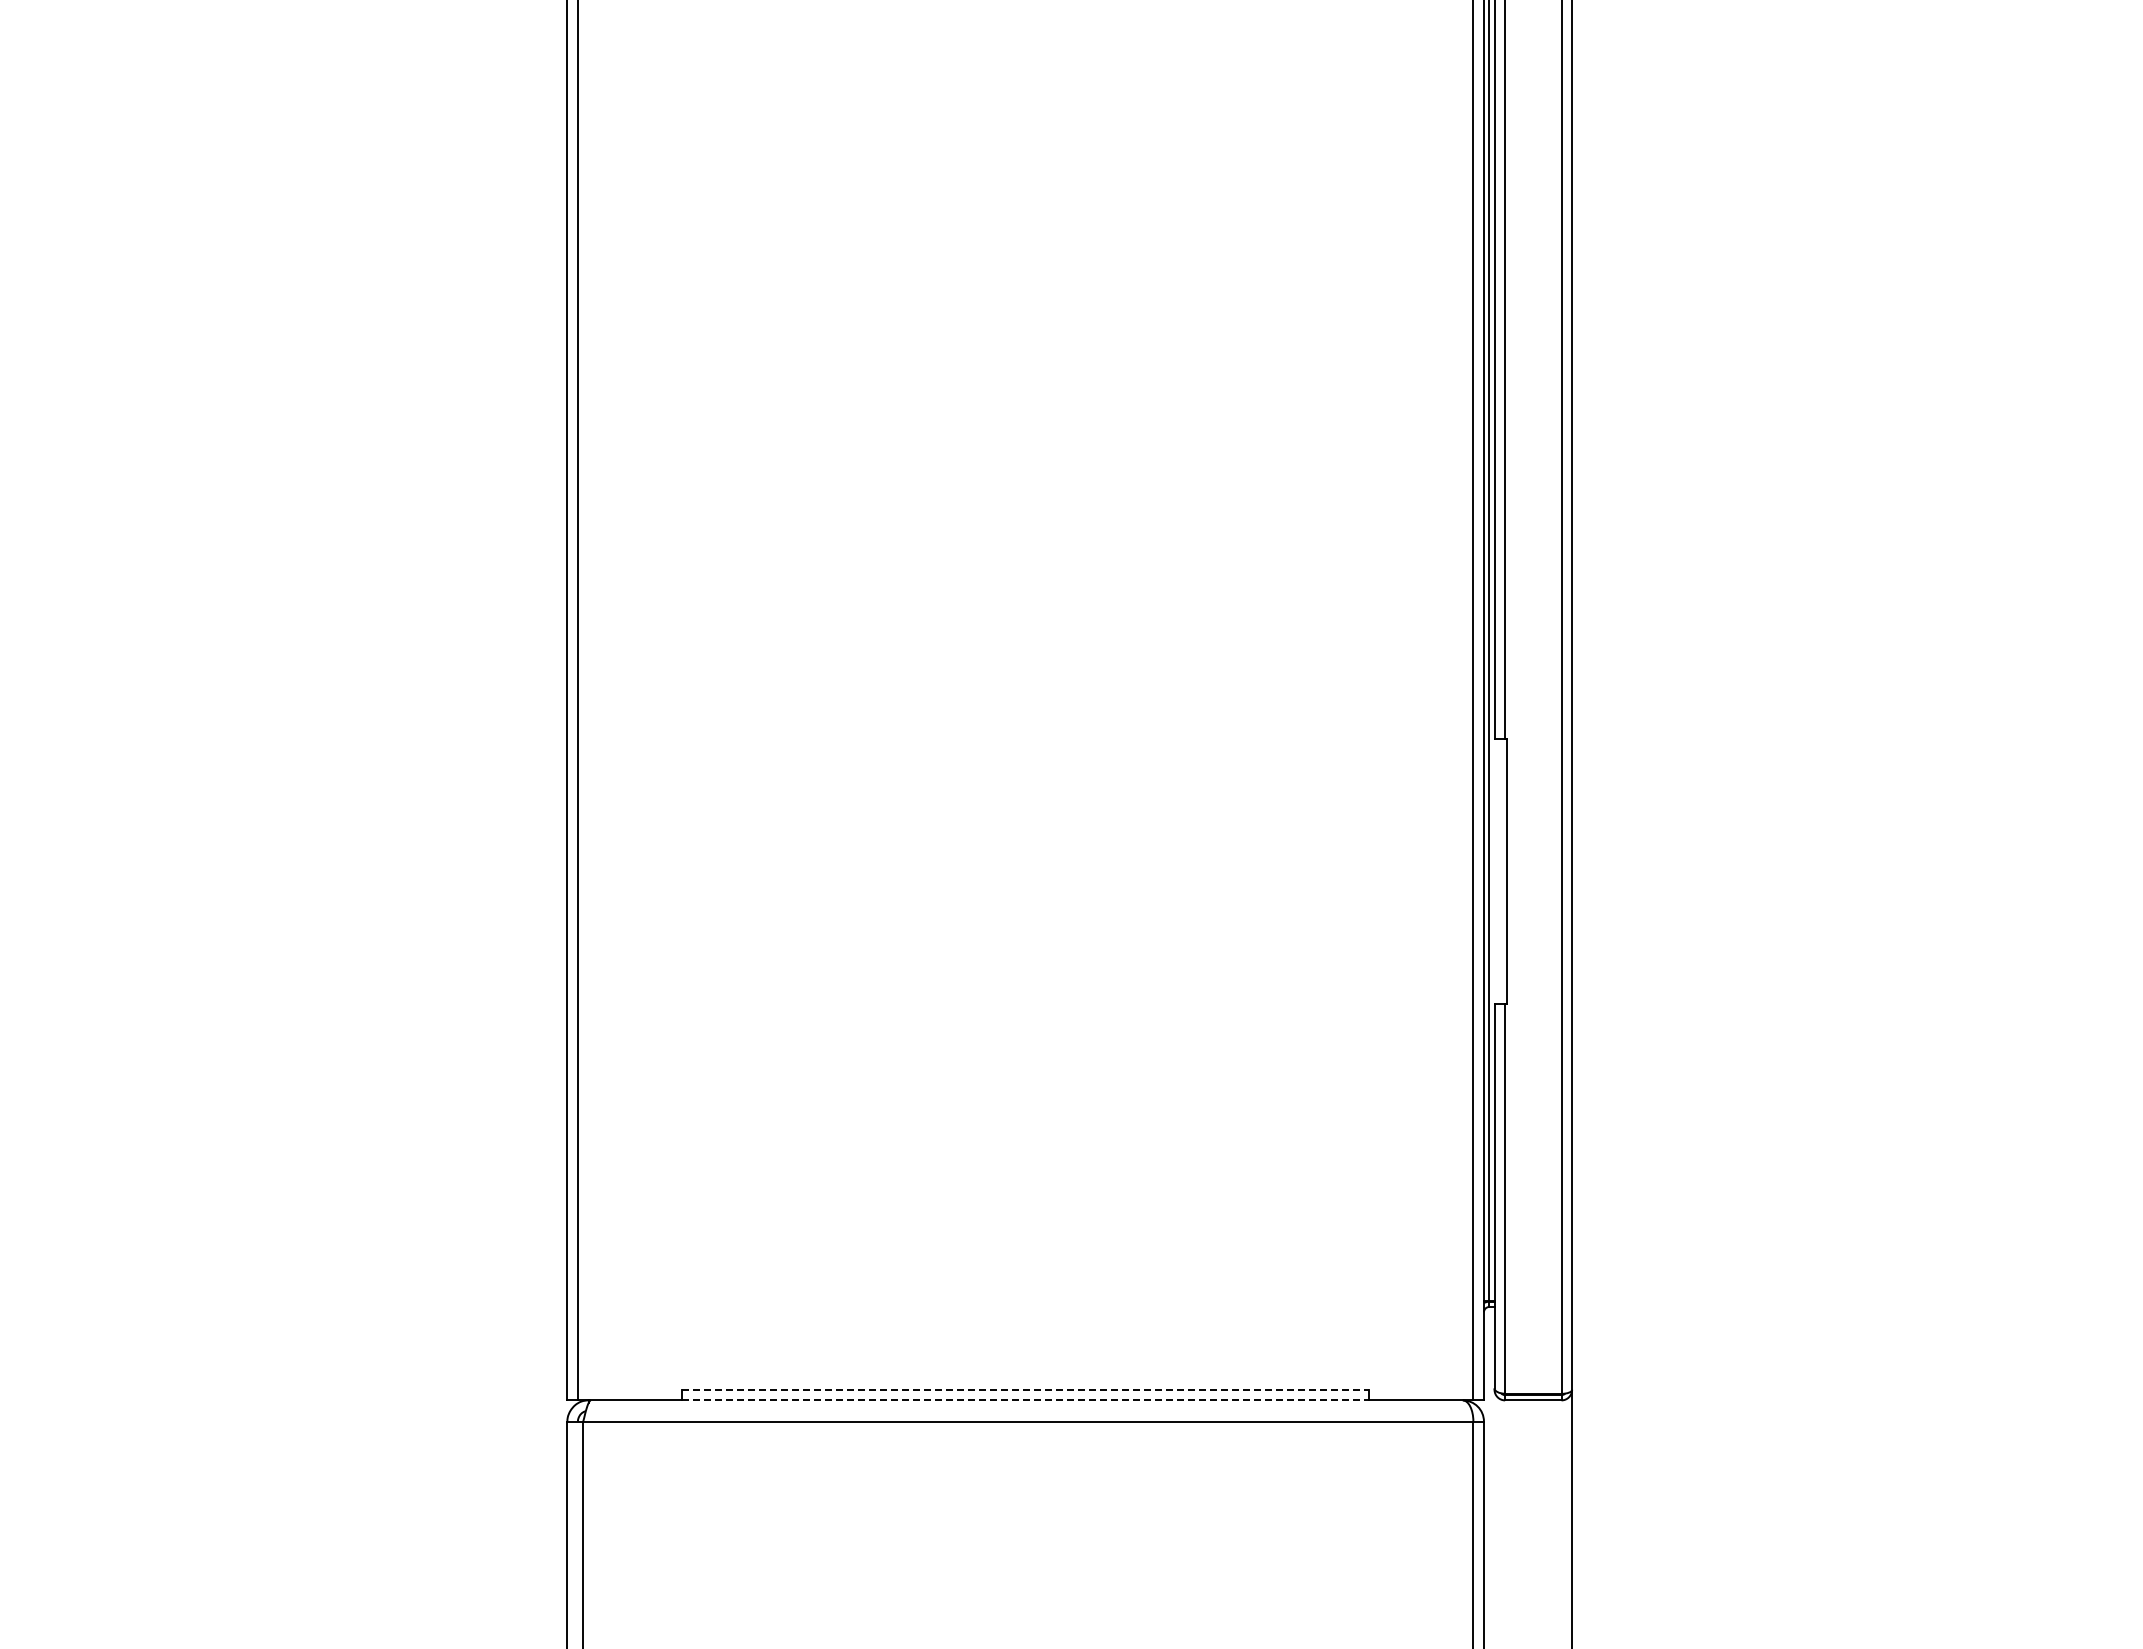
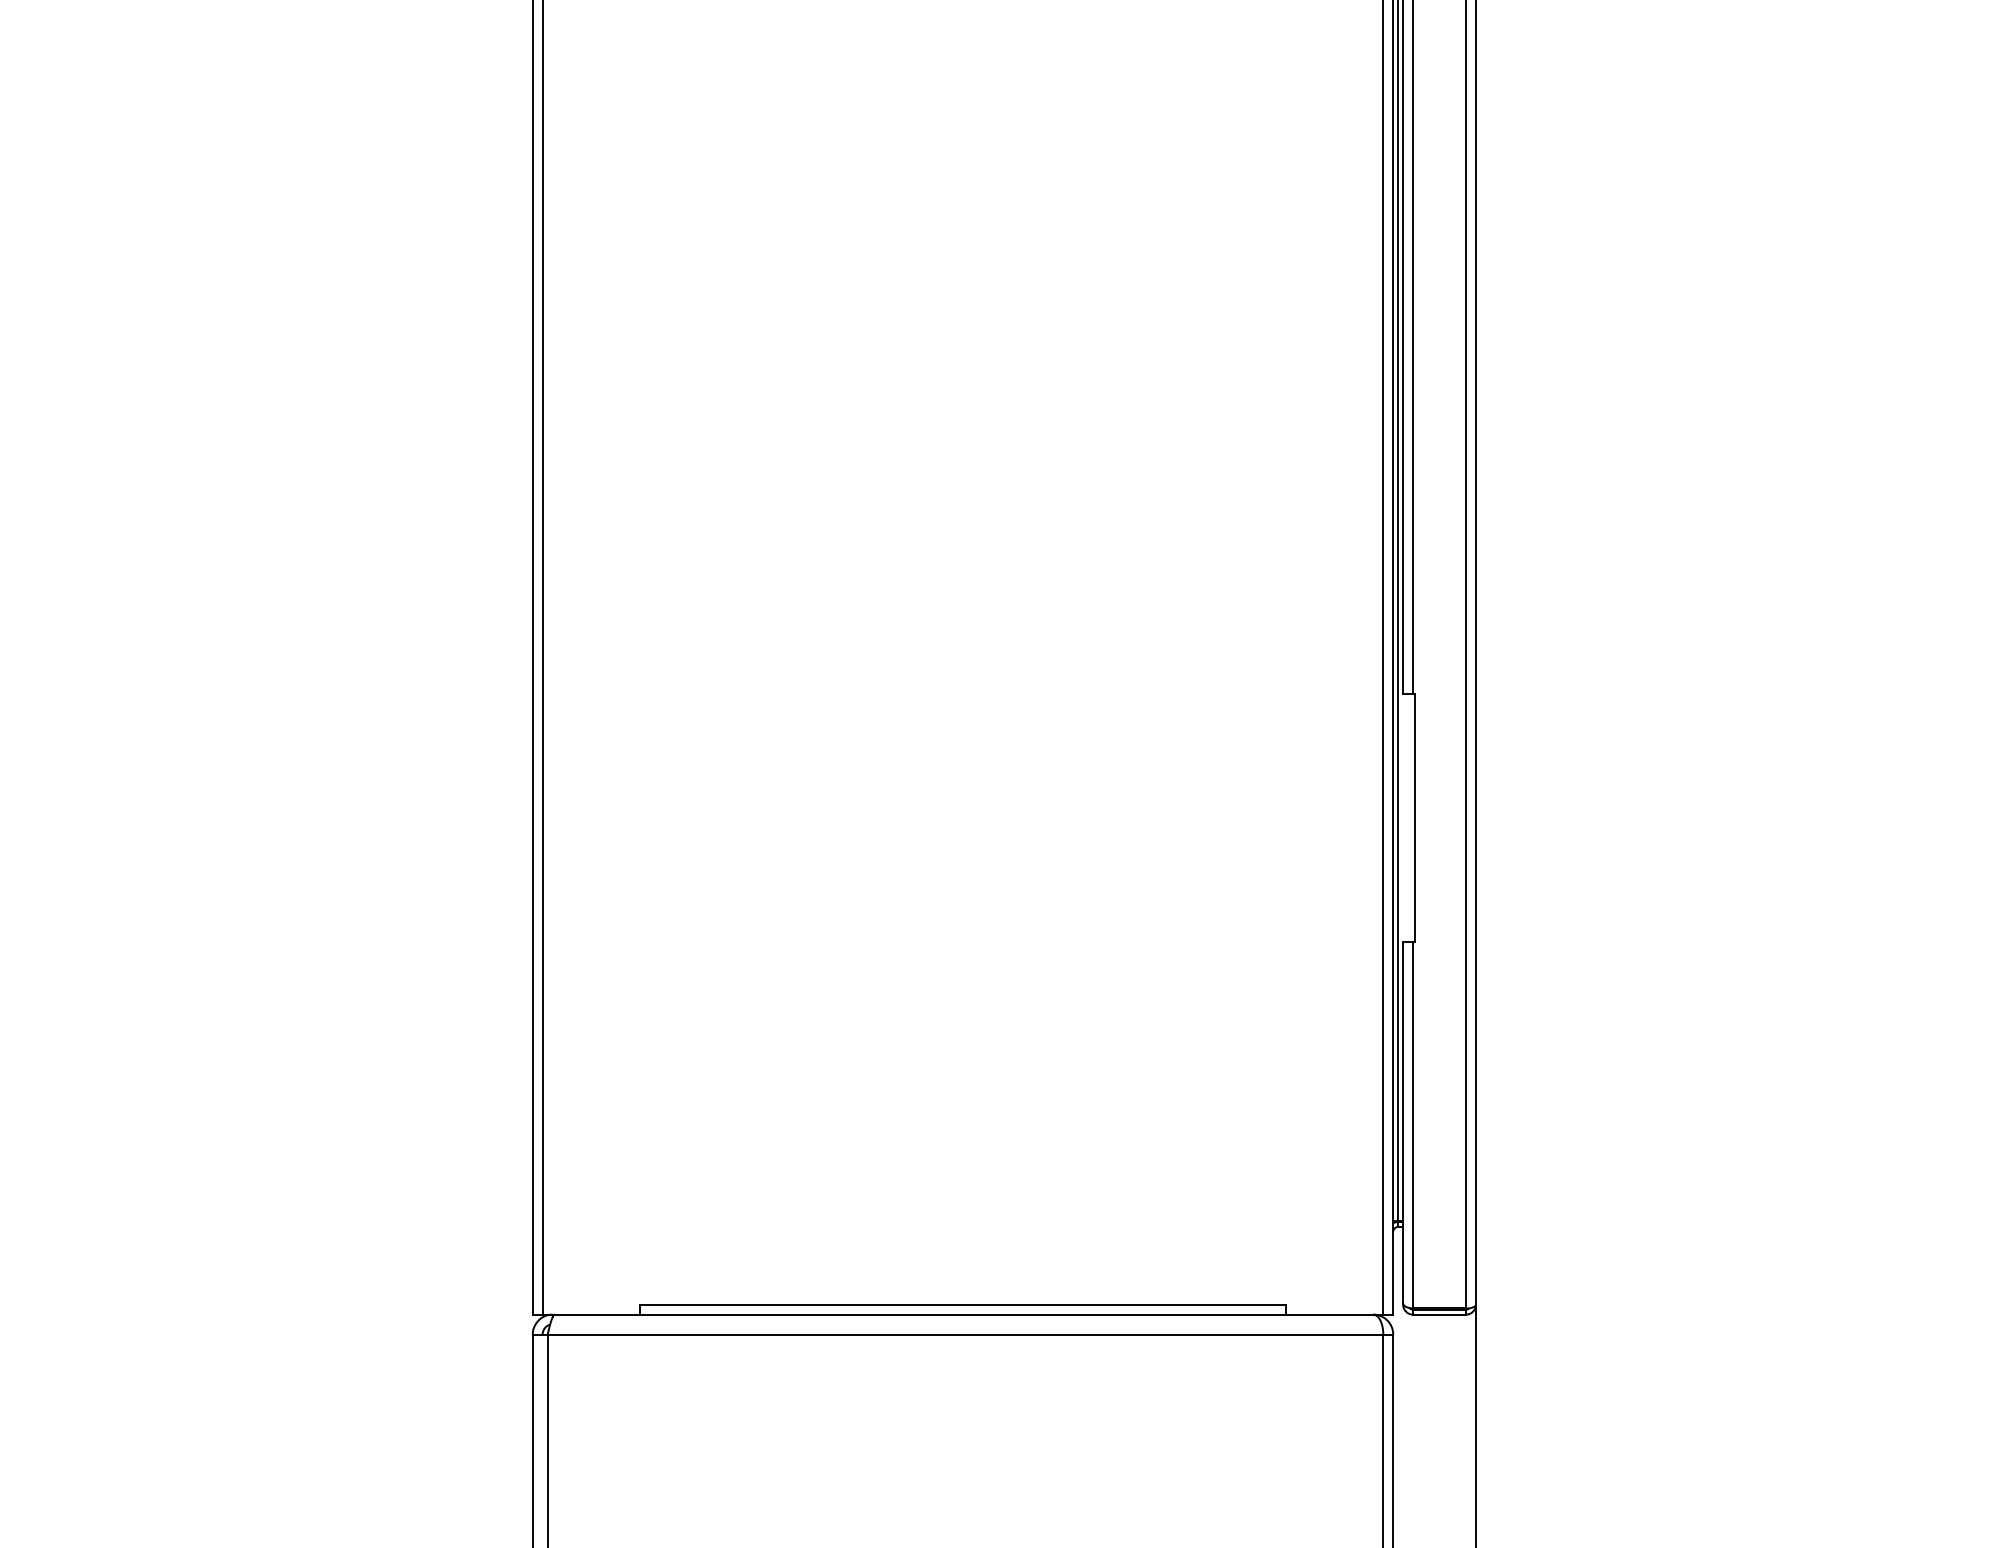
line: (1025, 1389) -> (962, 1304), dashed -> solid
line: (1025, 1400) -> (962, 1314), dashed -> solid

